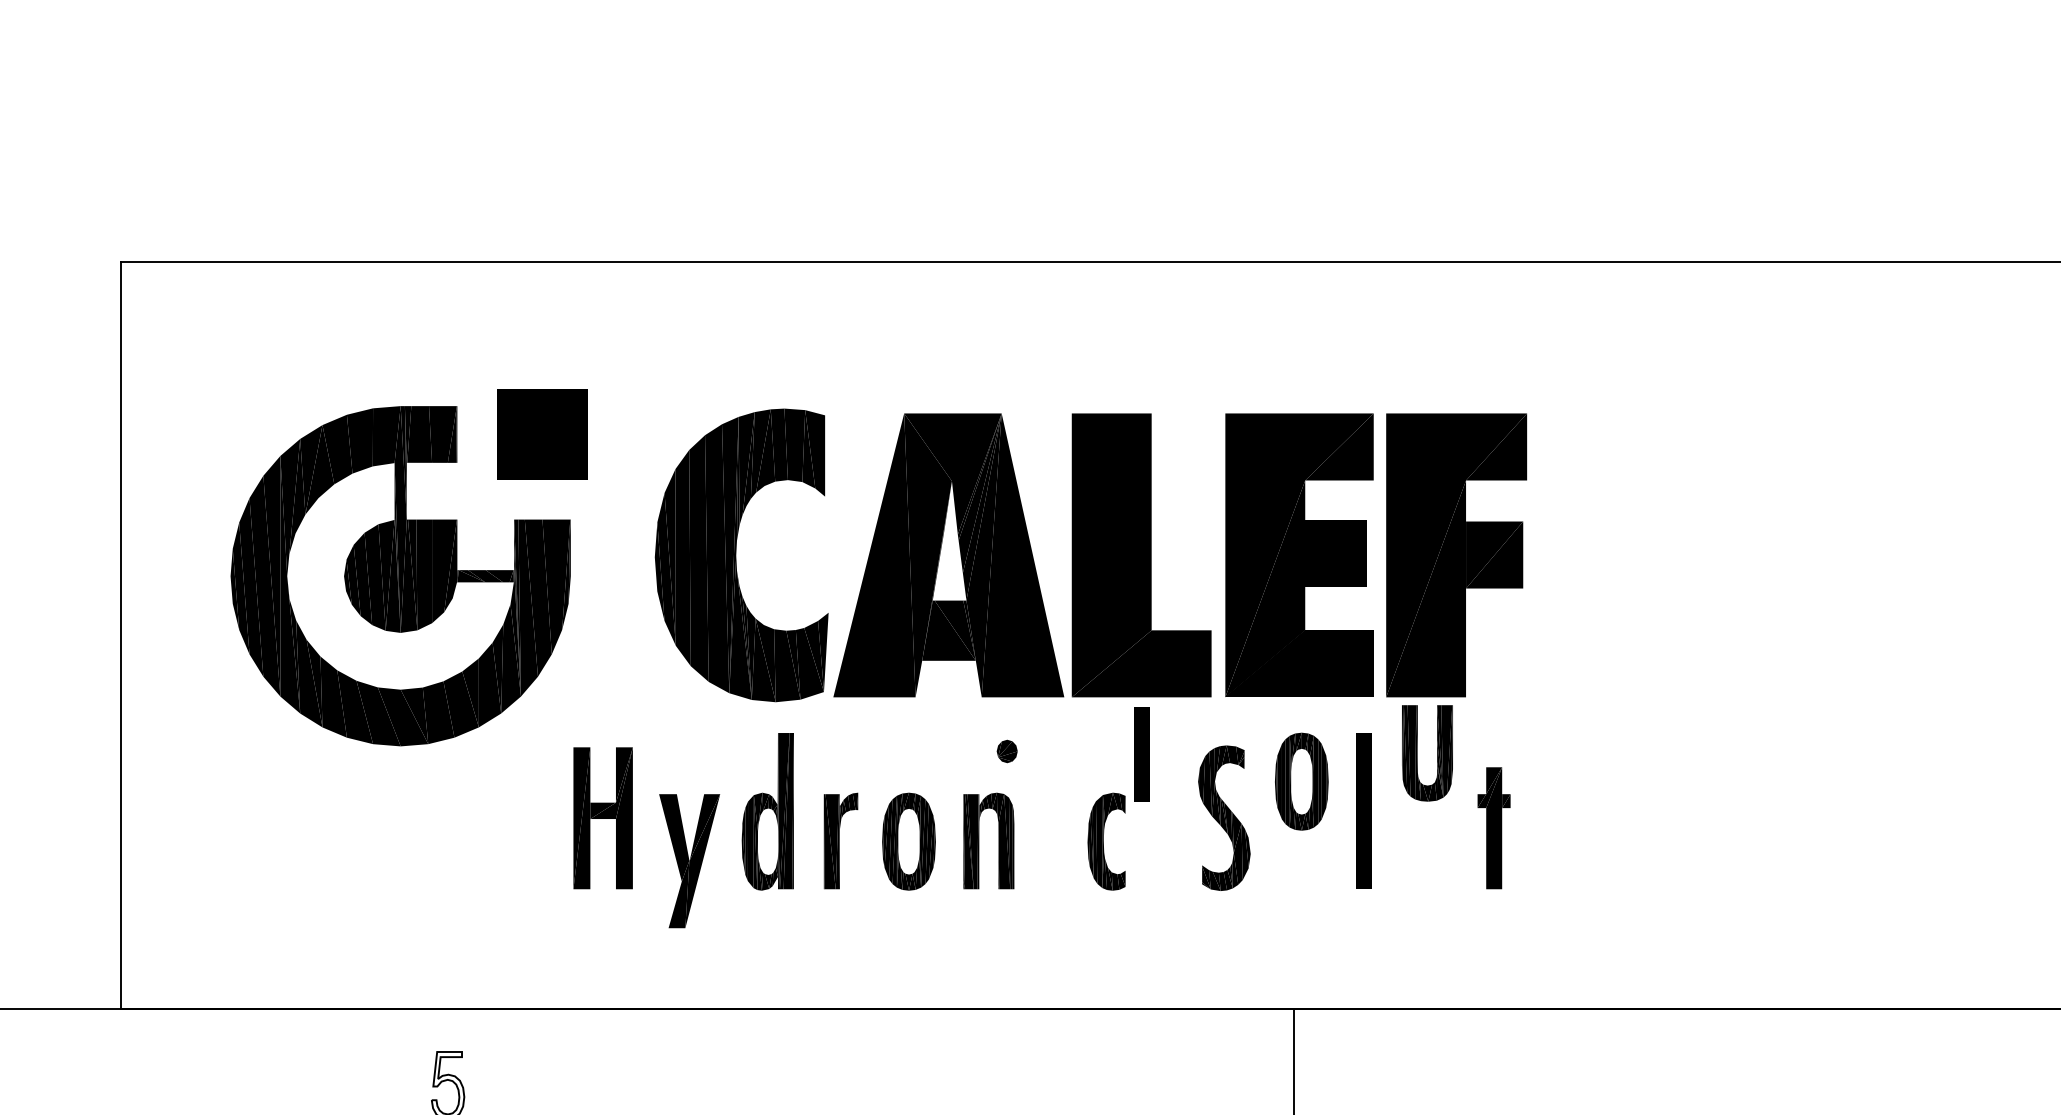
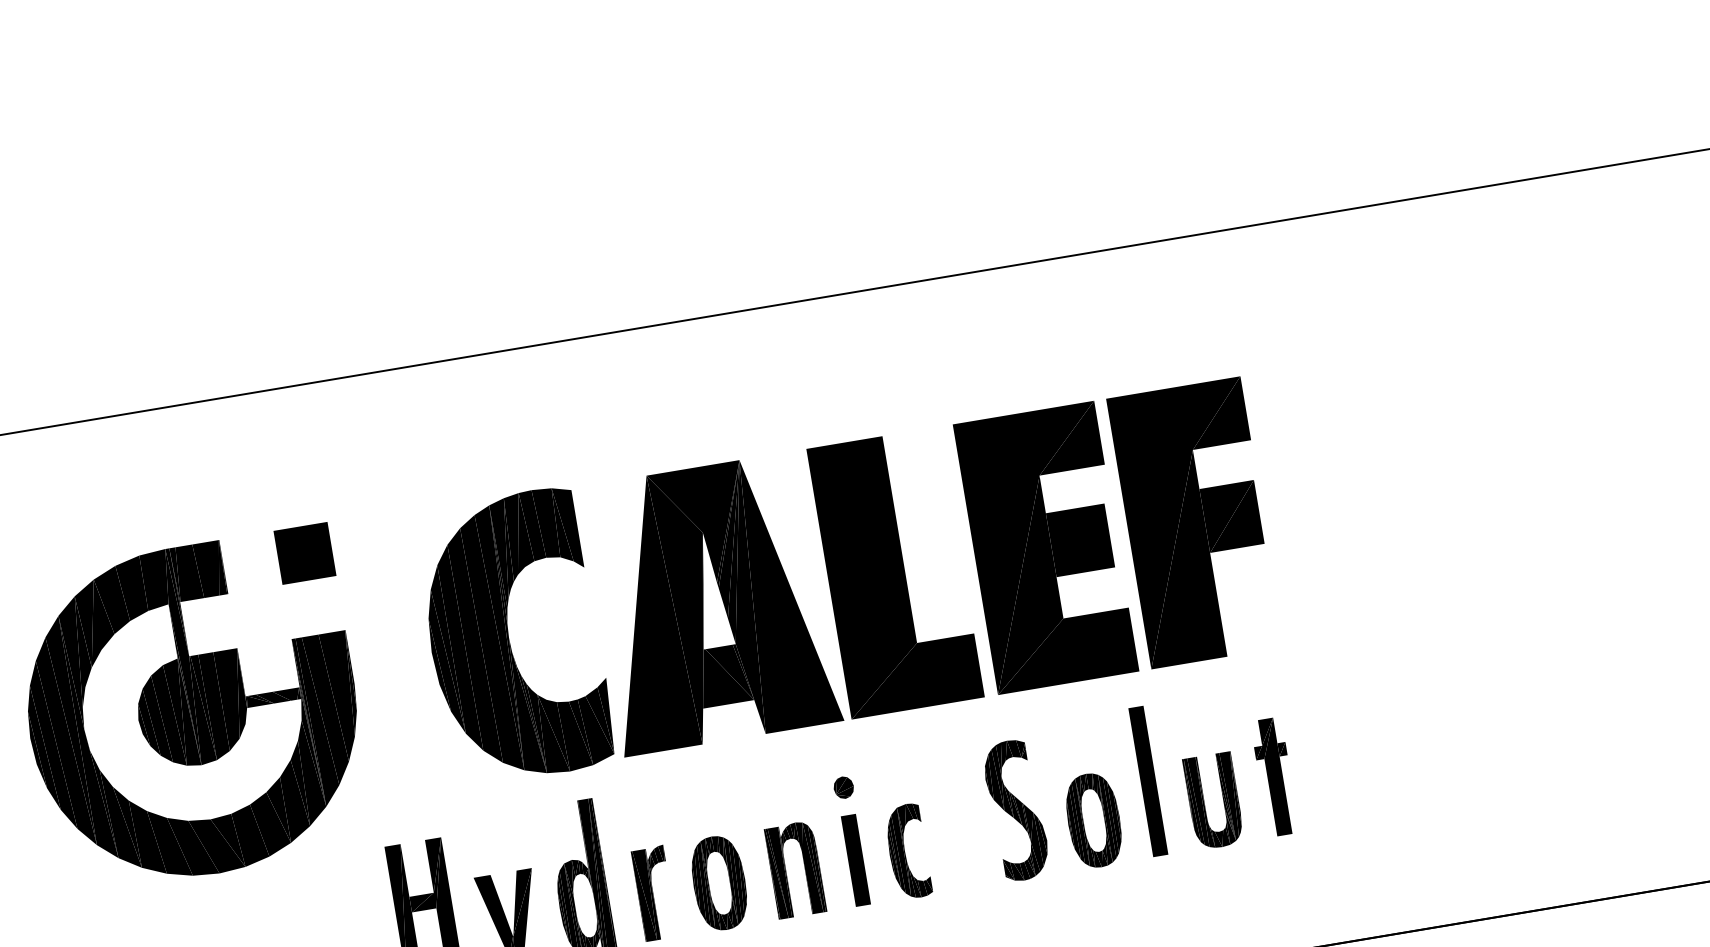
part: (542, 434) -> (305, 553), size x0.62
part: (1006, 751) -> (843, 787), moved
part: (1417, 753) -> (1204, 802), moved
part: (1141, 754) -> (855, 860), moved
part: (1301, 781) -> (1093, 820), moved

